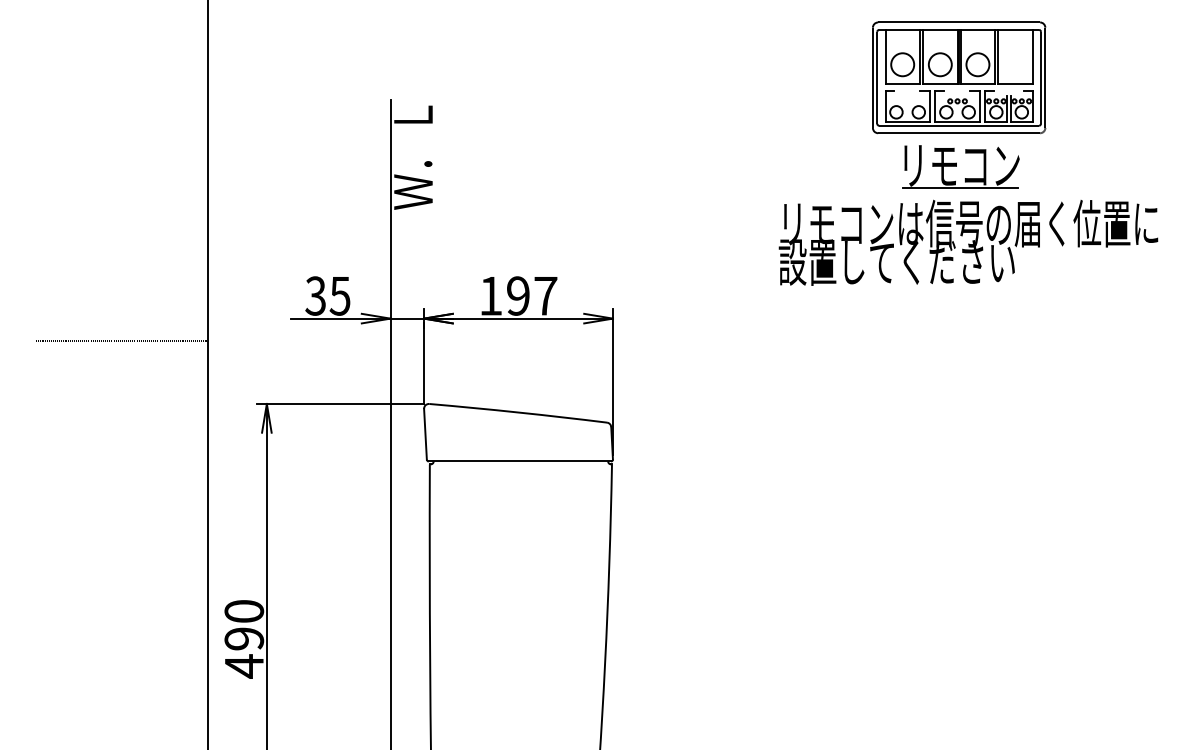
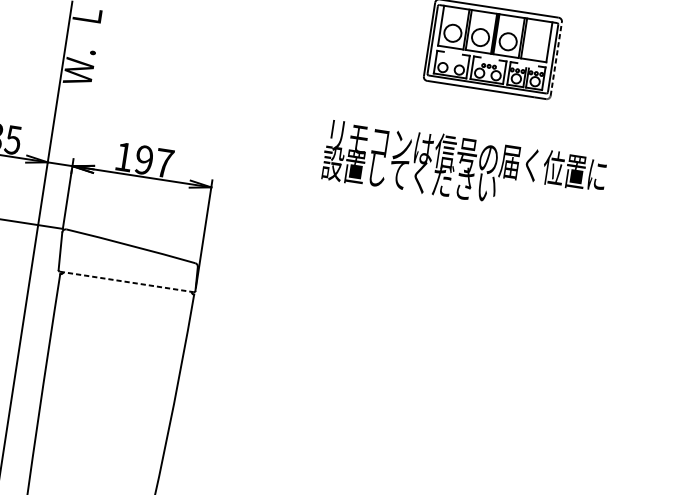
line: (1045, 77) -> (556, 58), solid -> dashed
part: (960, 166) -> (483, 114), removed
text: (968, 242) -> (464, 168), moved
line: (520, 461) -> (127, 282), solid -> dashed

